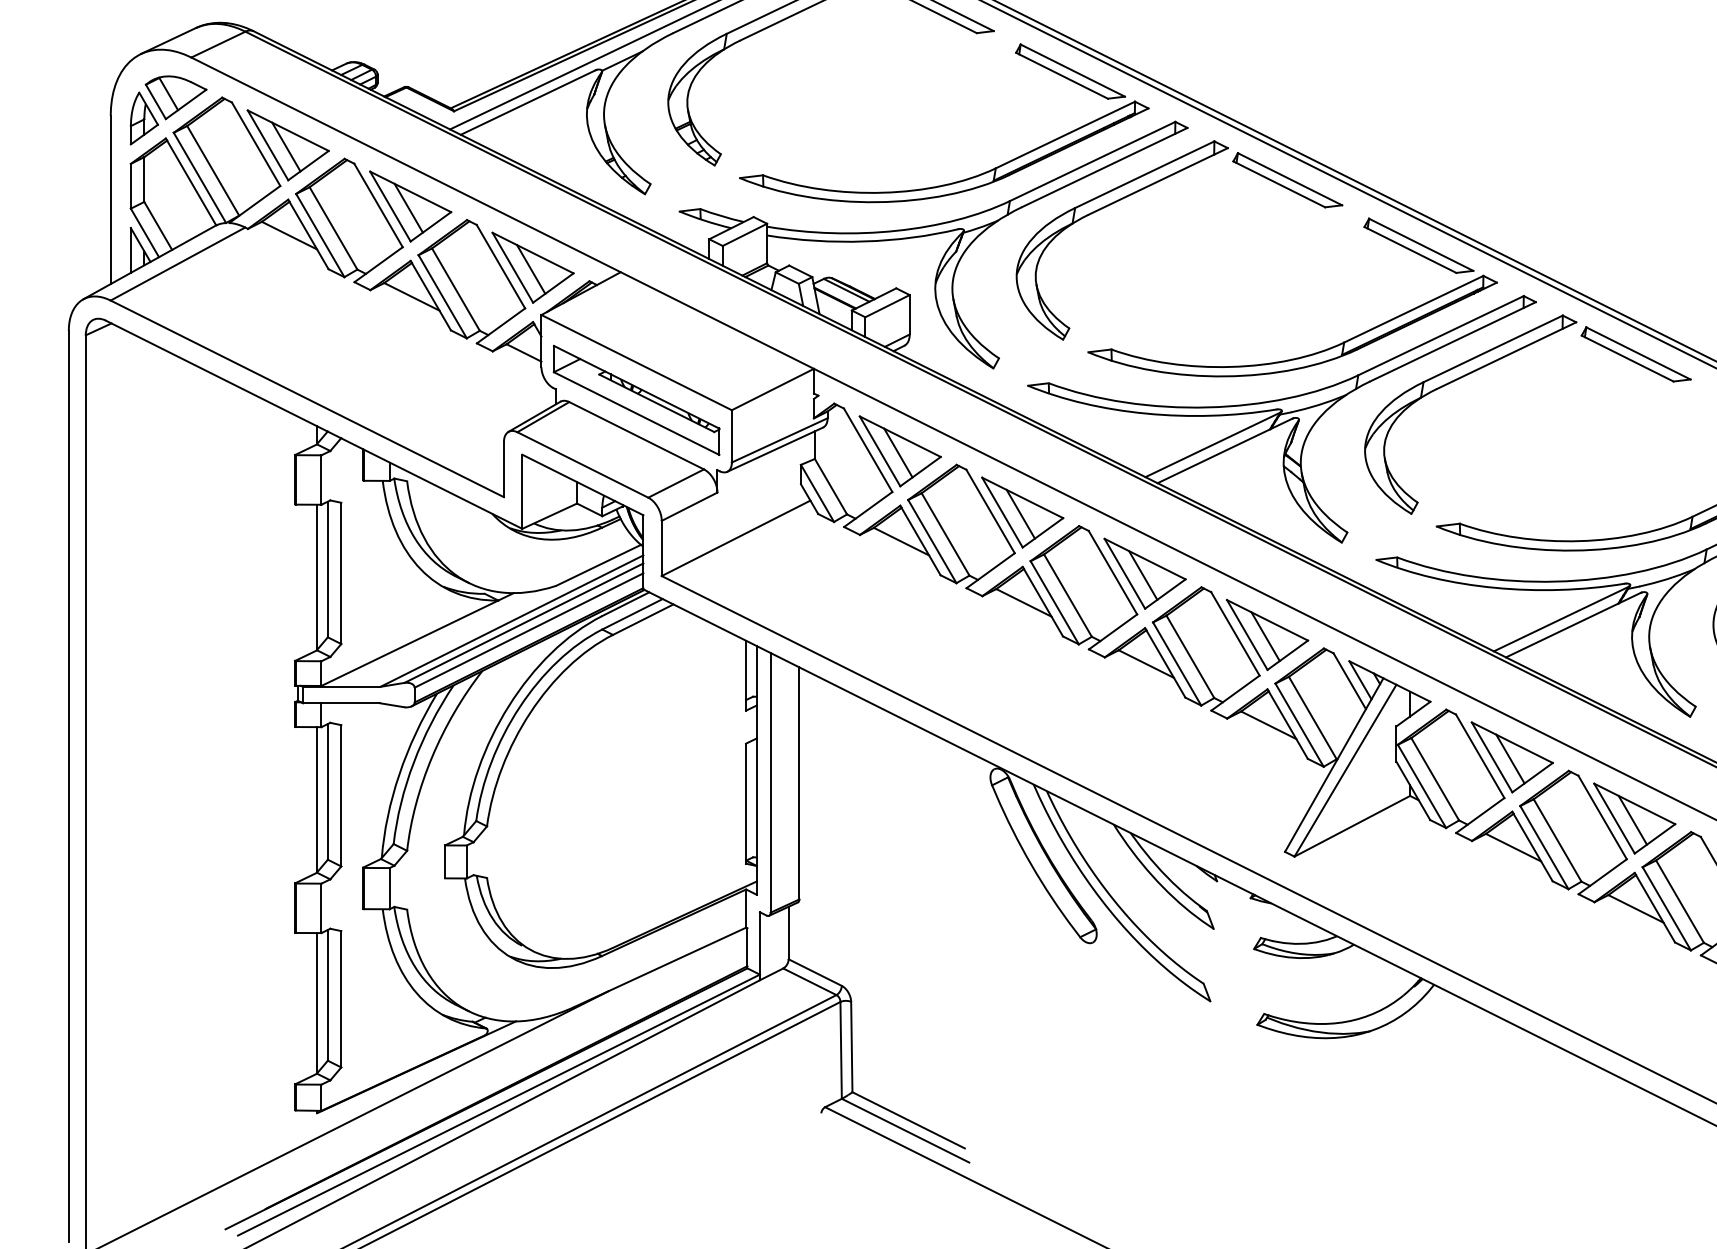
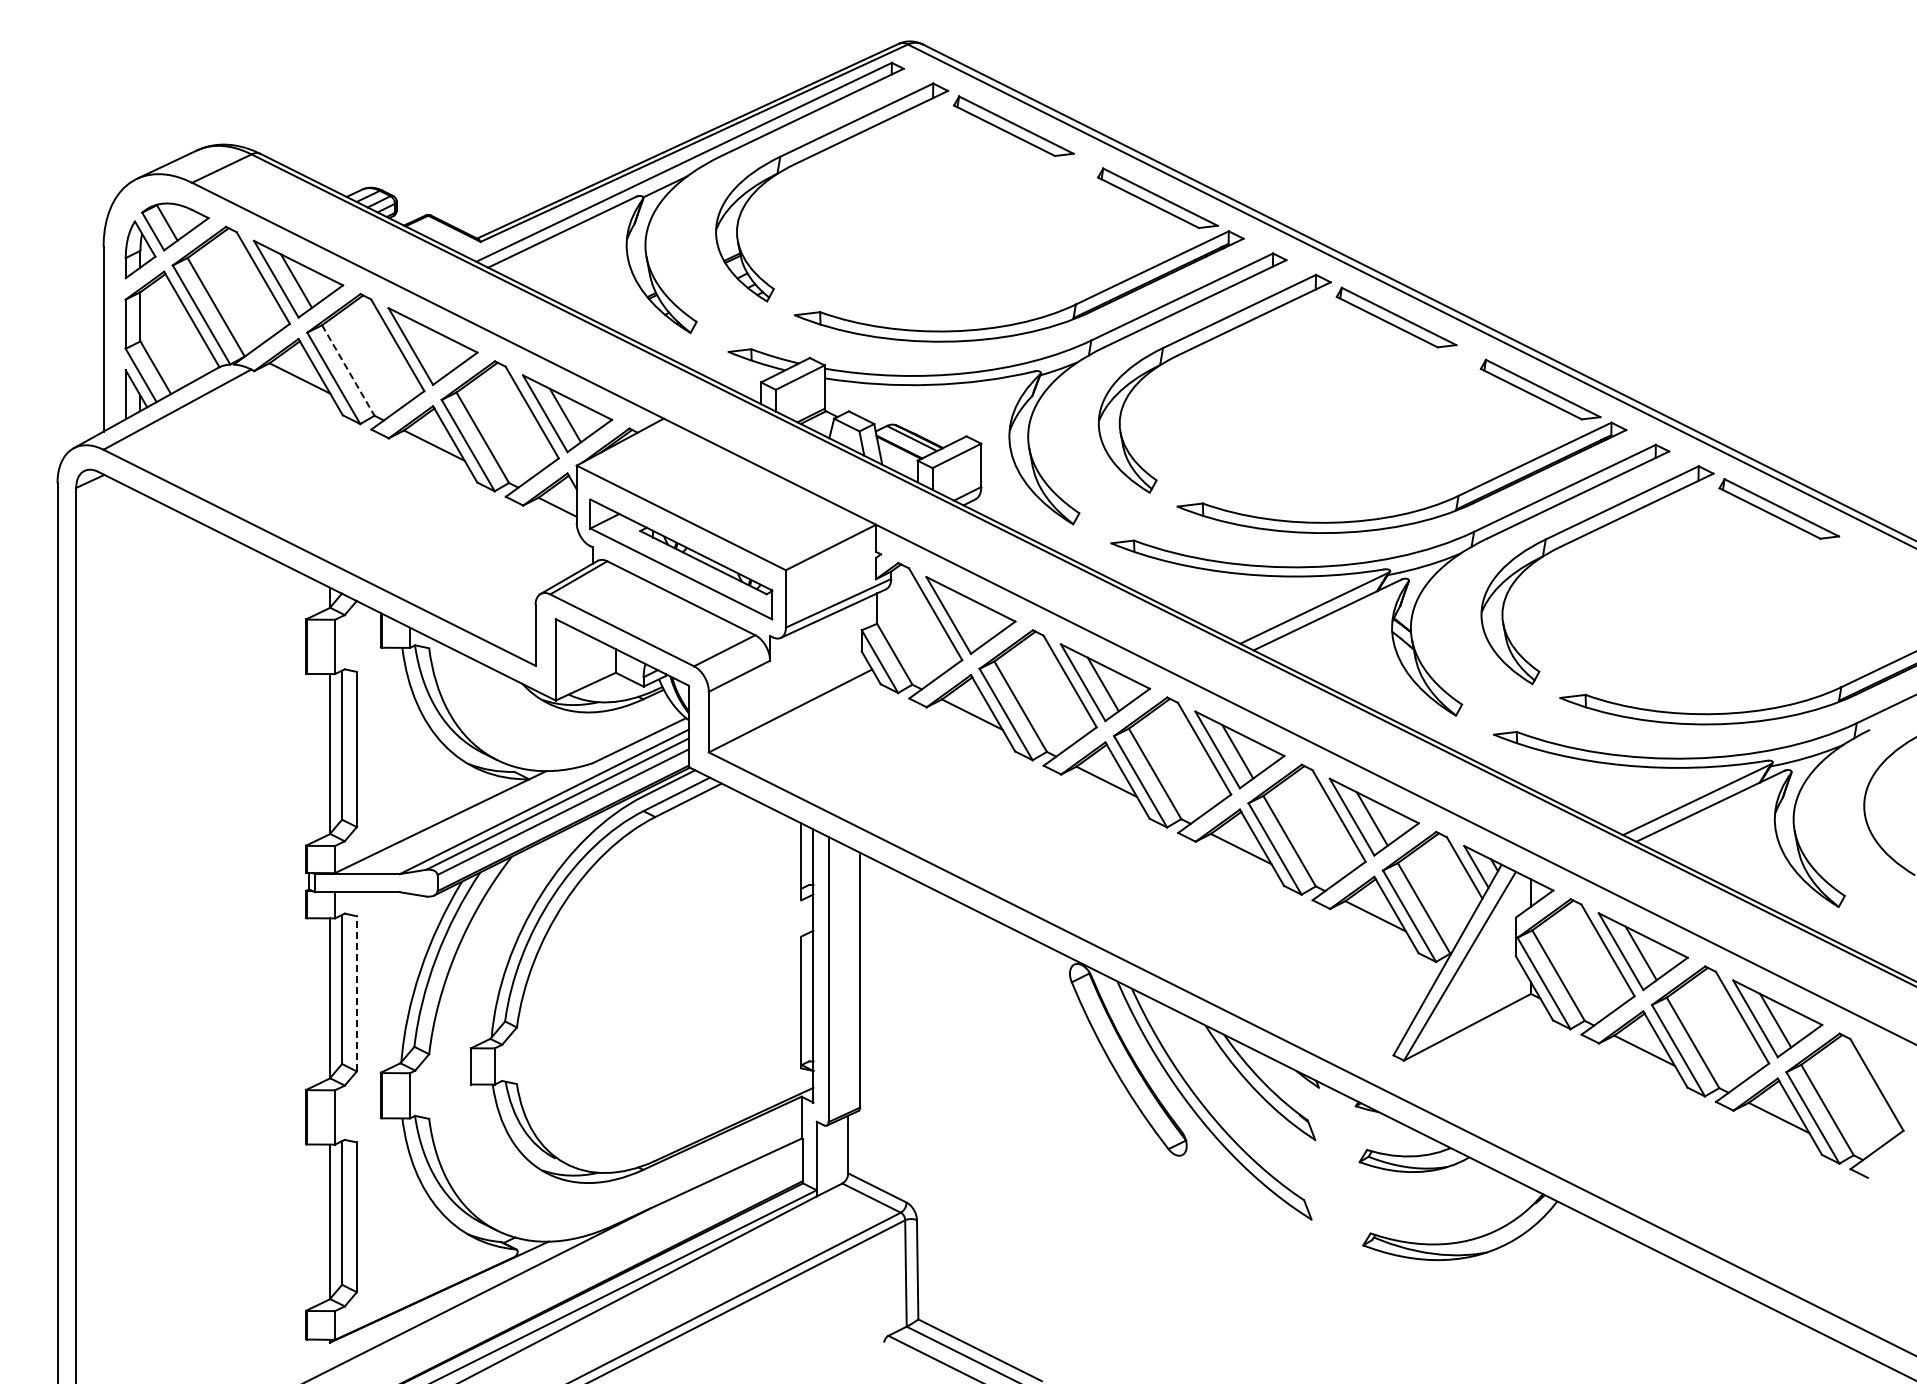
line: (408, 208) -> (430, 348), removed
line: (333, 228) -> (348, 370), solid -> dashed
line: (898, 453) -> (968, 617), removed
line: (340, 795) -> (356, 993), solid -> dashed

